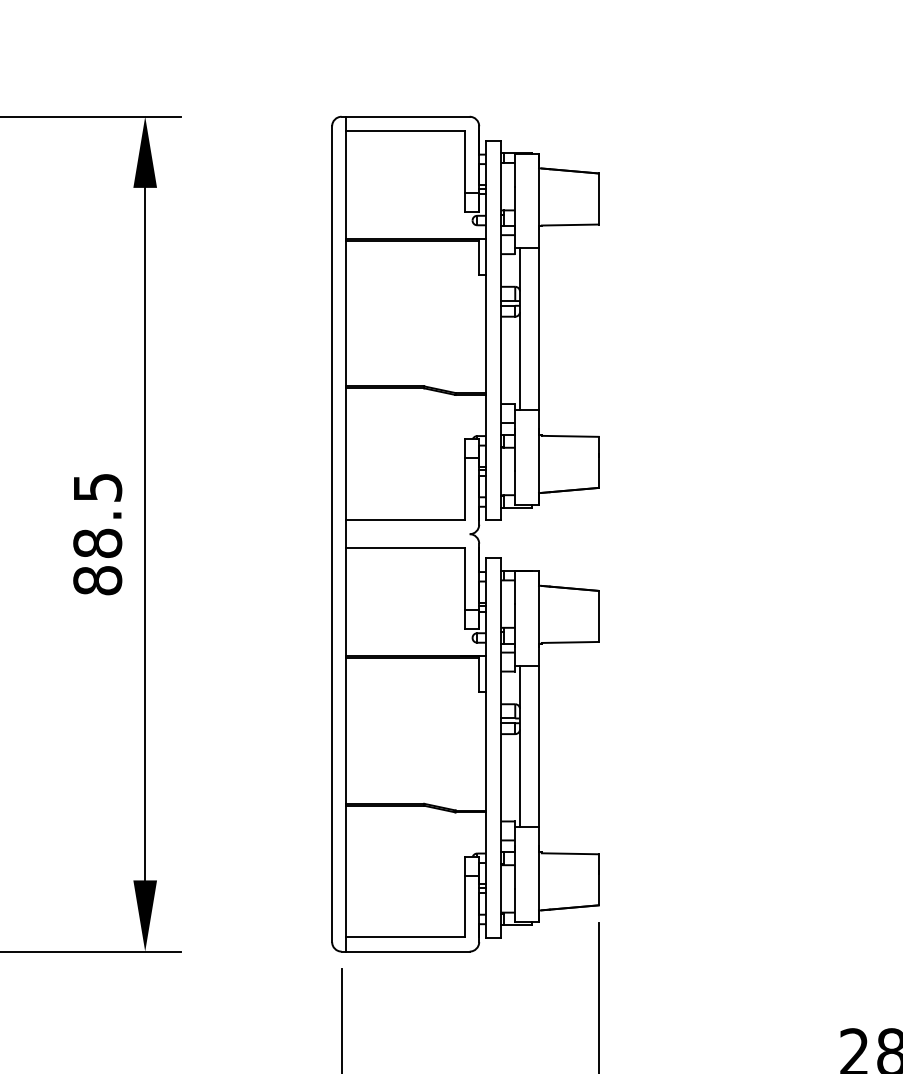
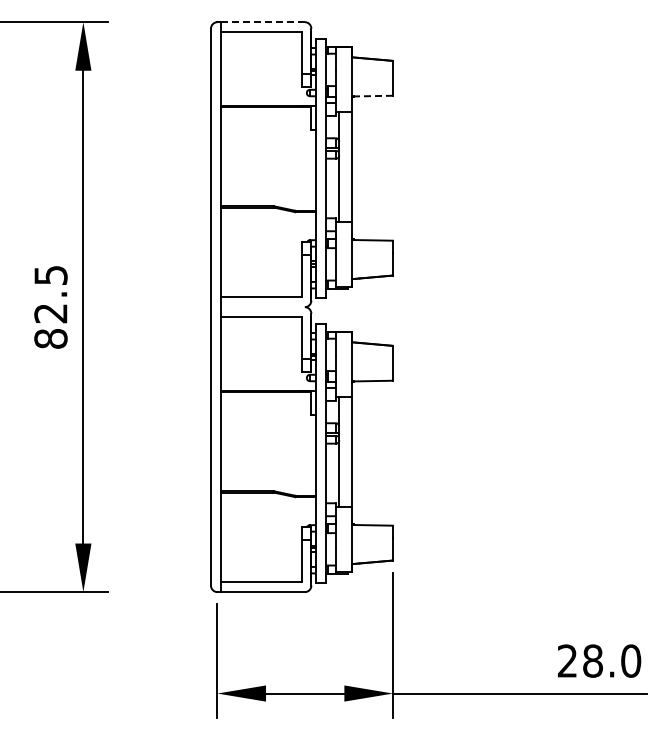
line: (407, 117) -> (262, 22), solid -> dashed
line: (570, 225) -> (373, 96), solid -> dashed
text: (97, 543) -> (50, 313), 88.5 -> 82.5

